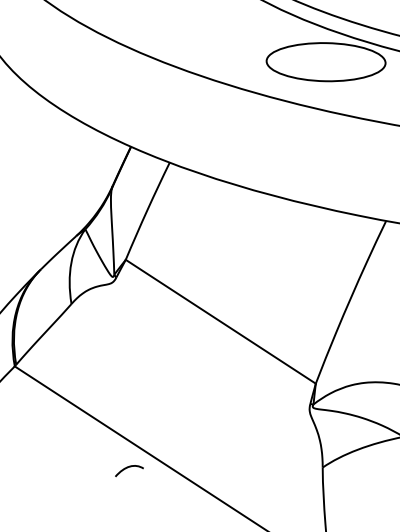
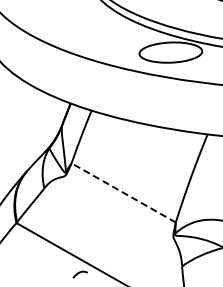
line: (220, 320) -> (123, 192), solid -> dashed

